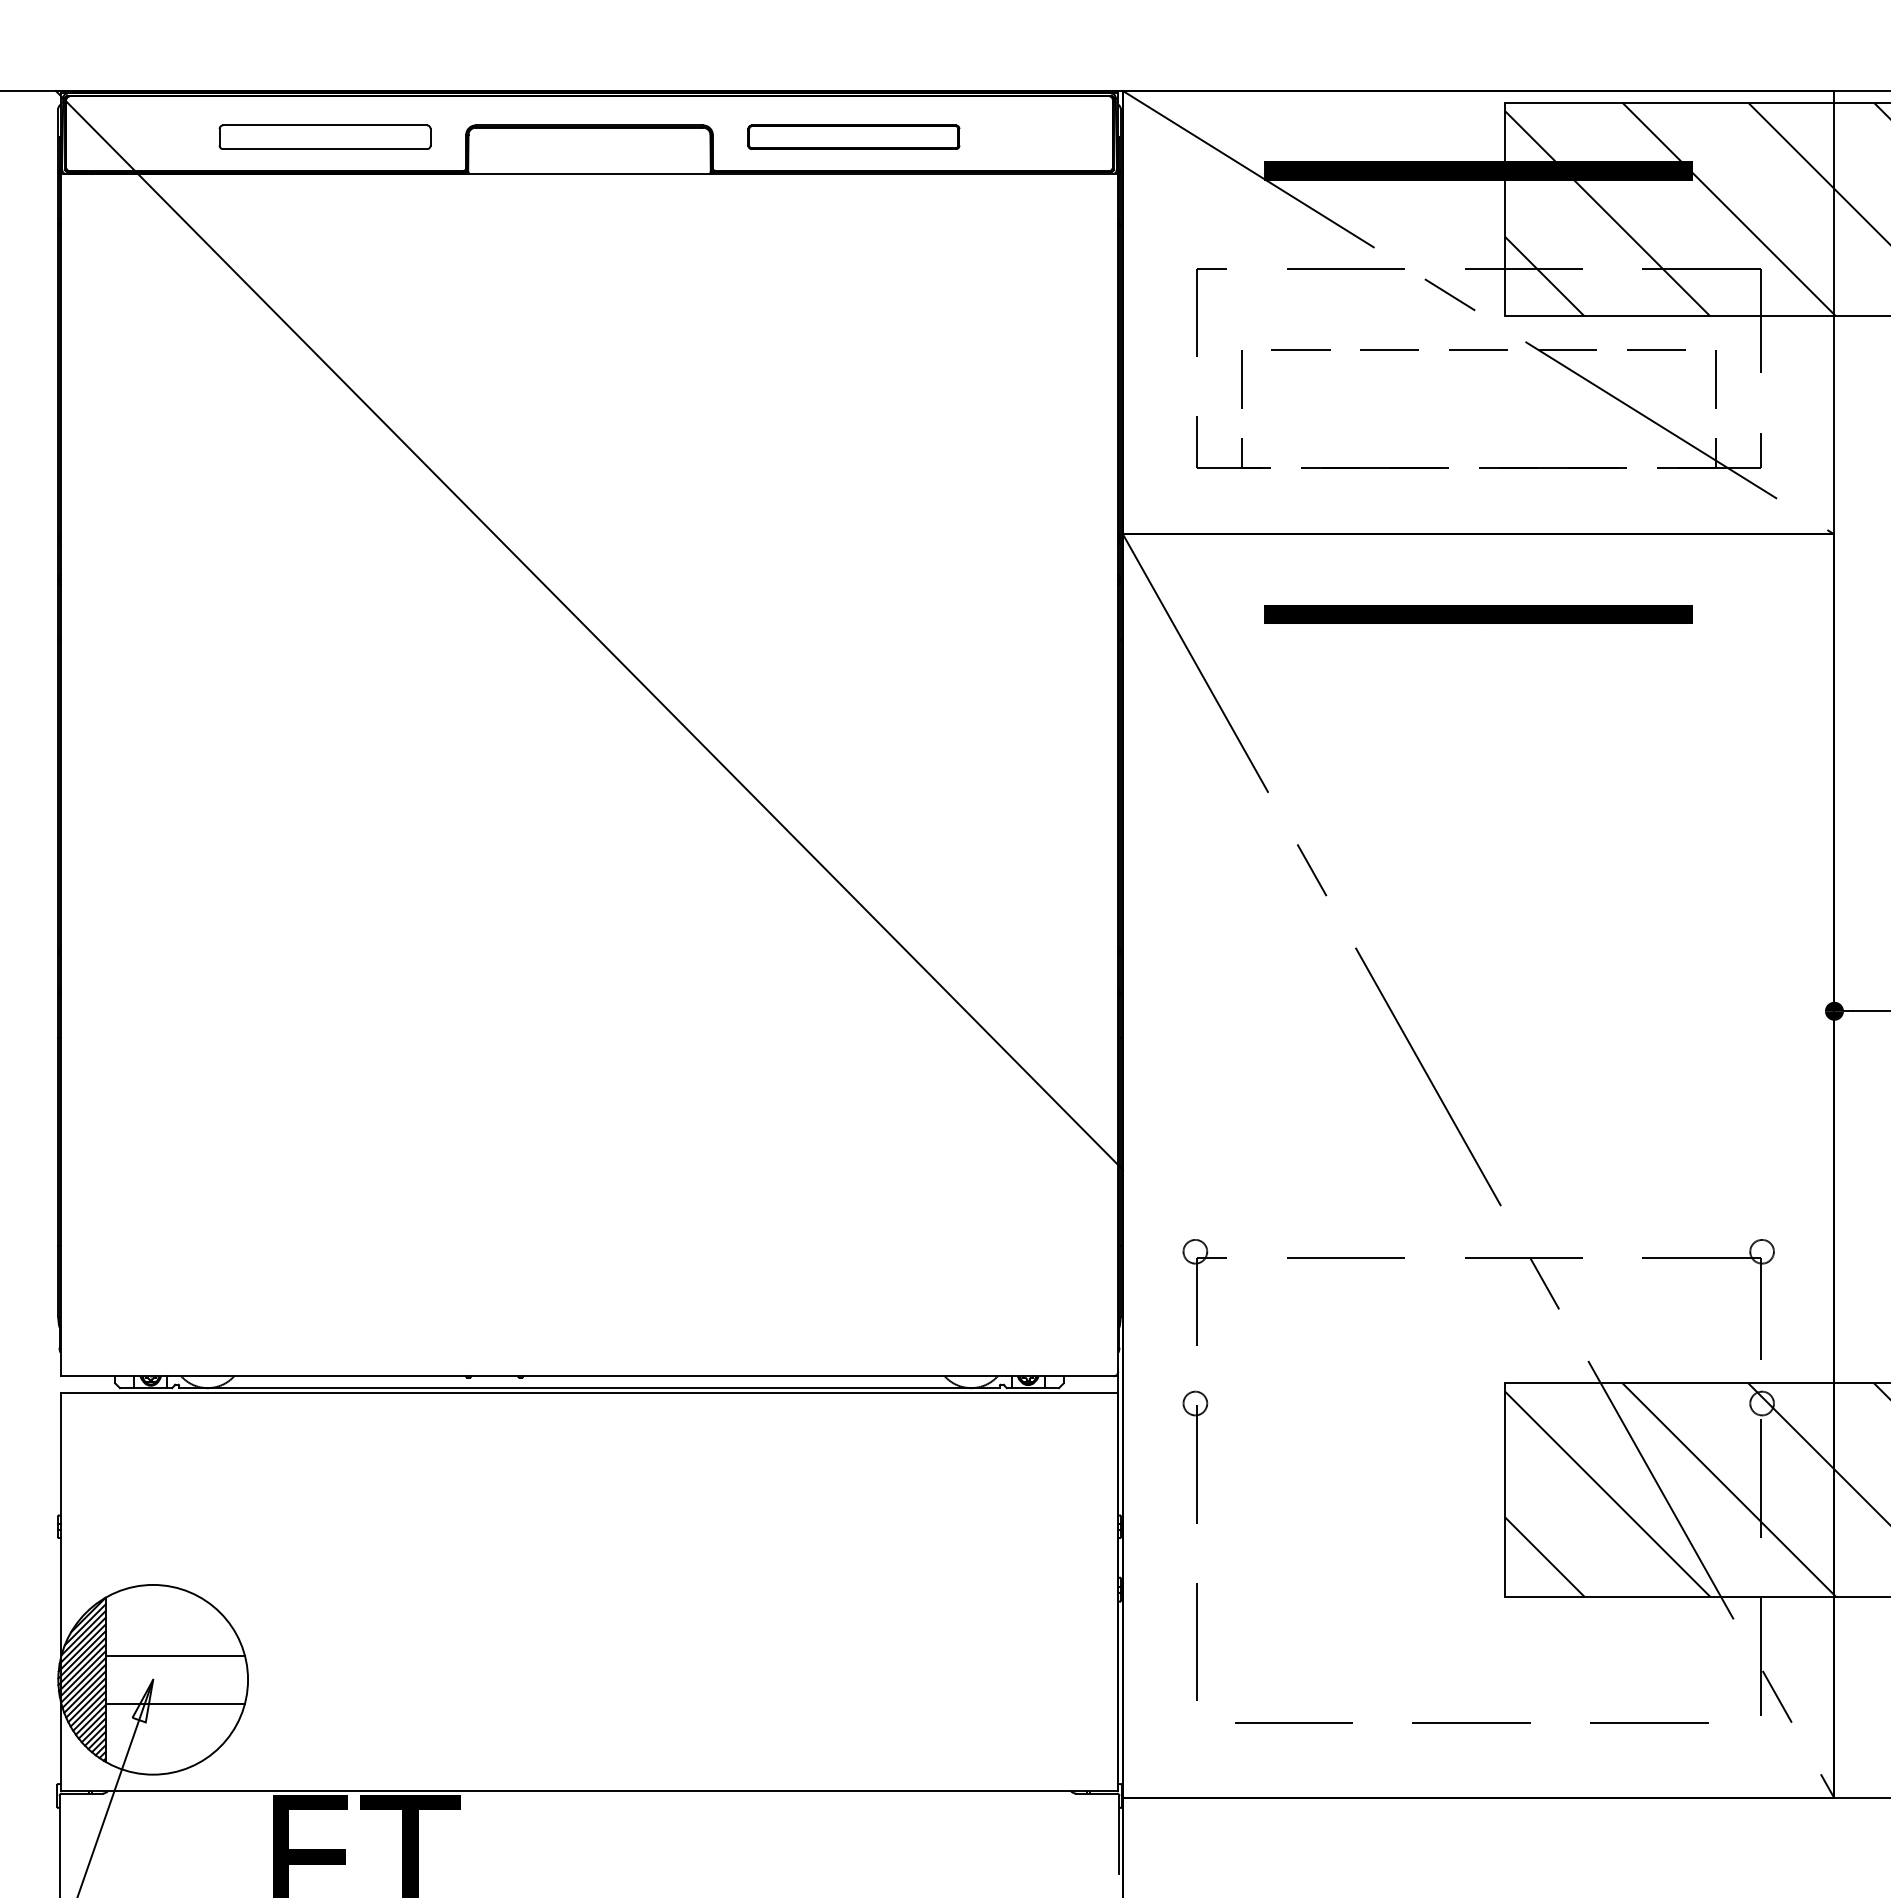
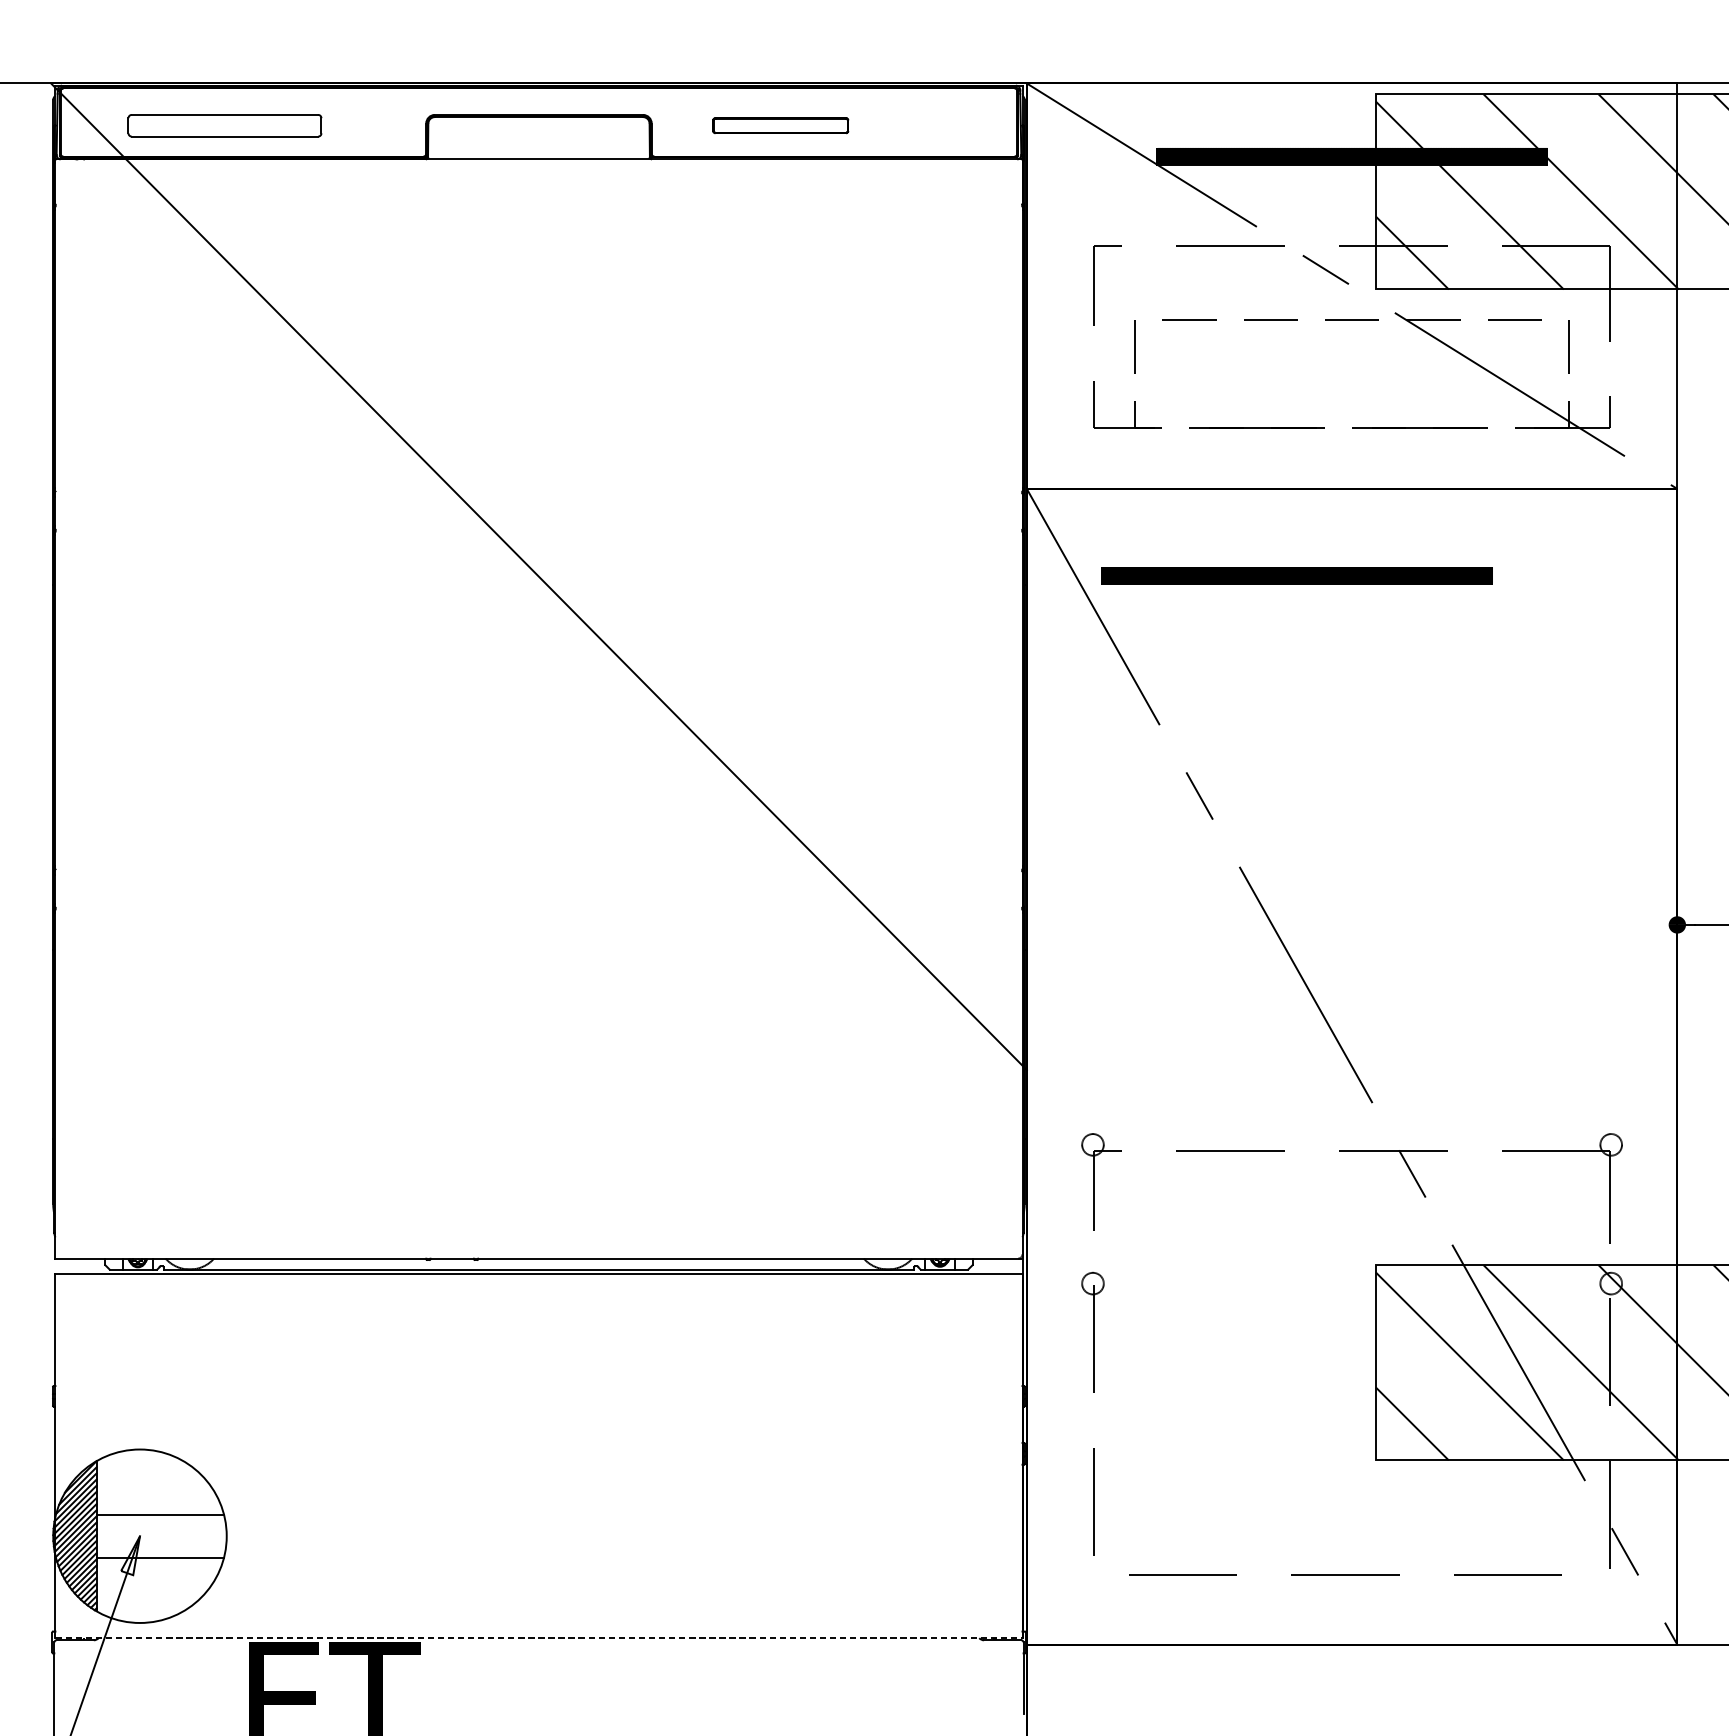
part: (324, 136) -> (224, 125), moved
part: (853, 136) -> (780, 125), size x0.7
part: (1478, 614) -> (1297, 575), moved
line: (589, 1791) -> (538, 1638), solid -> dashed

